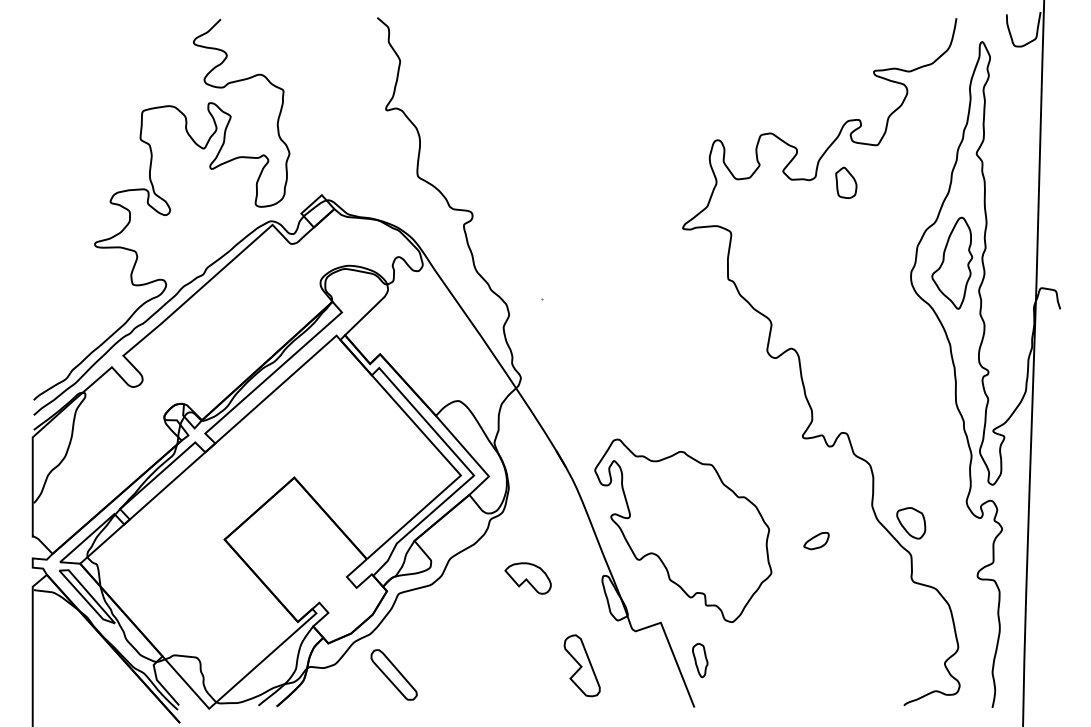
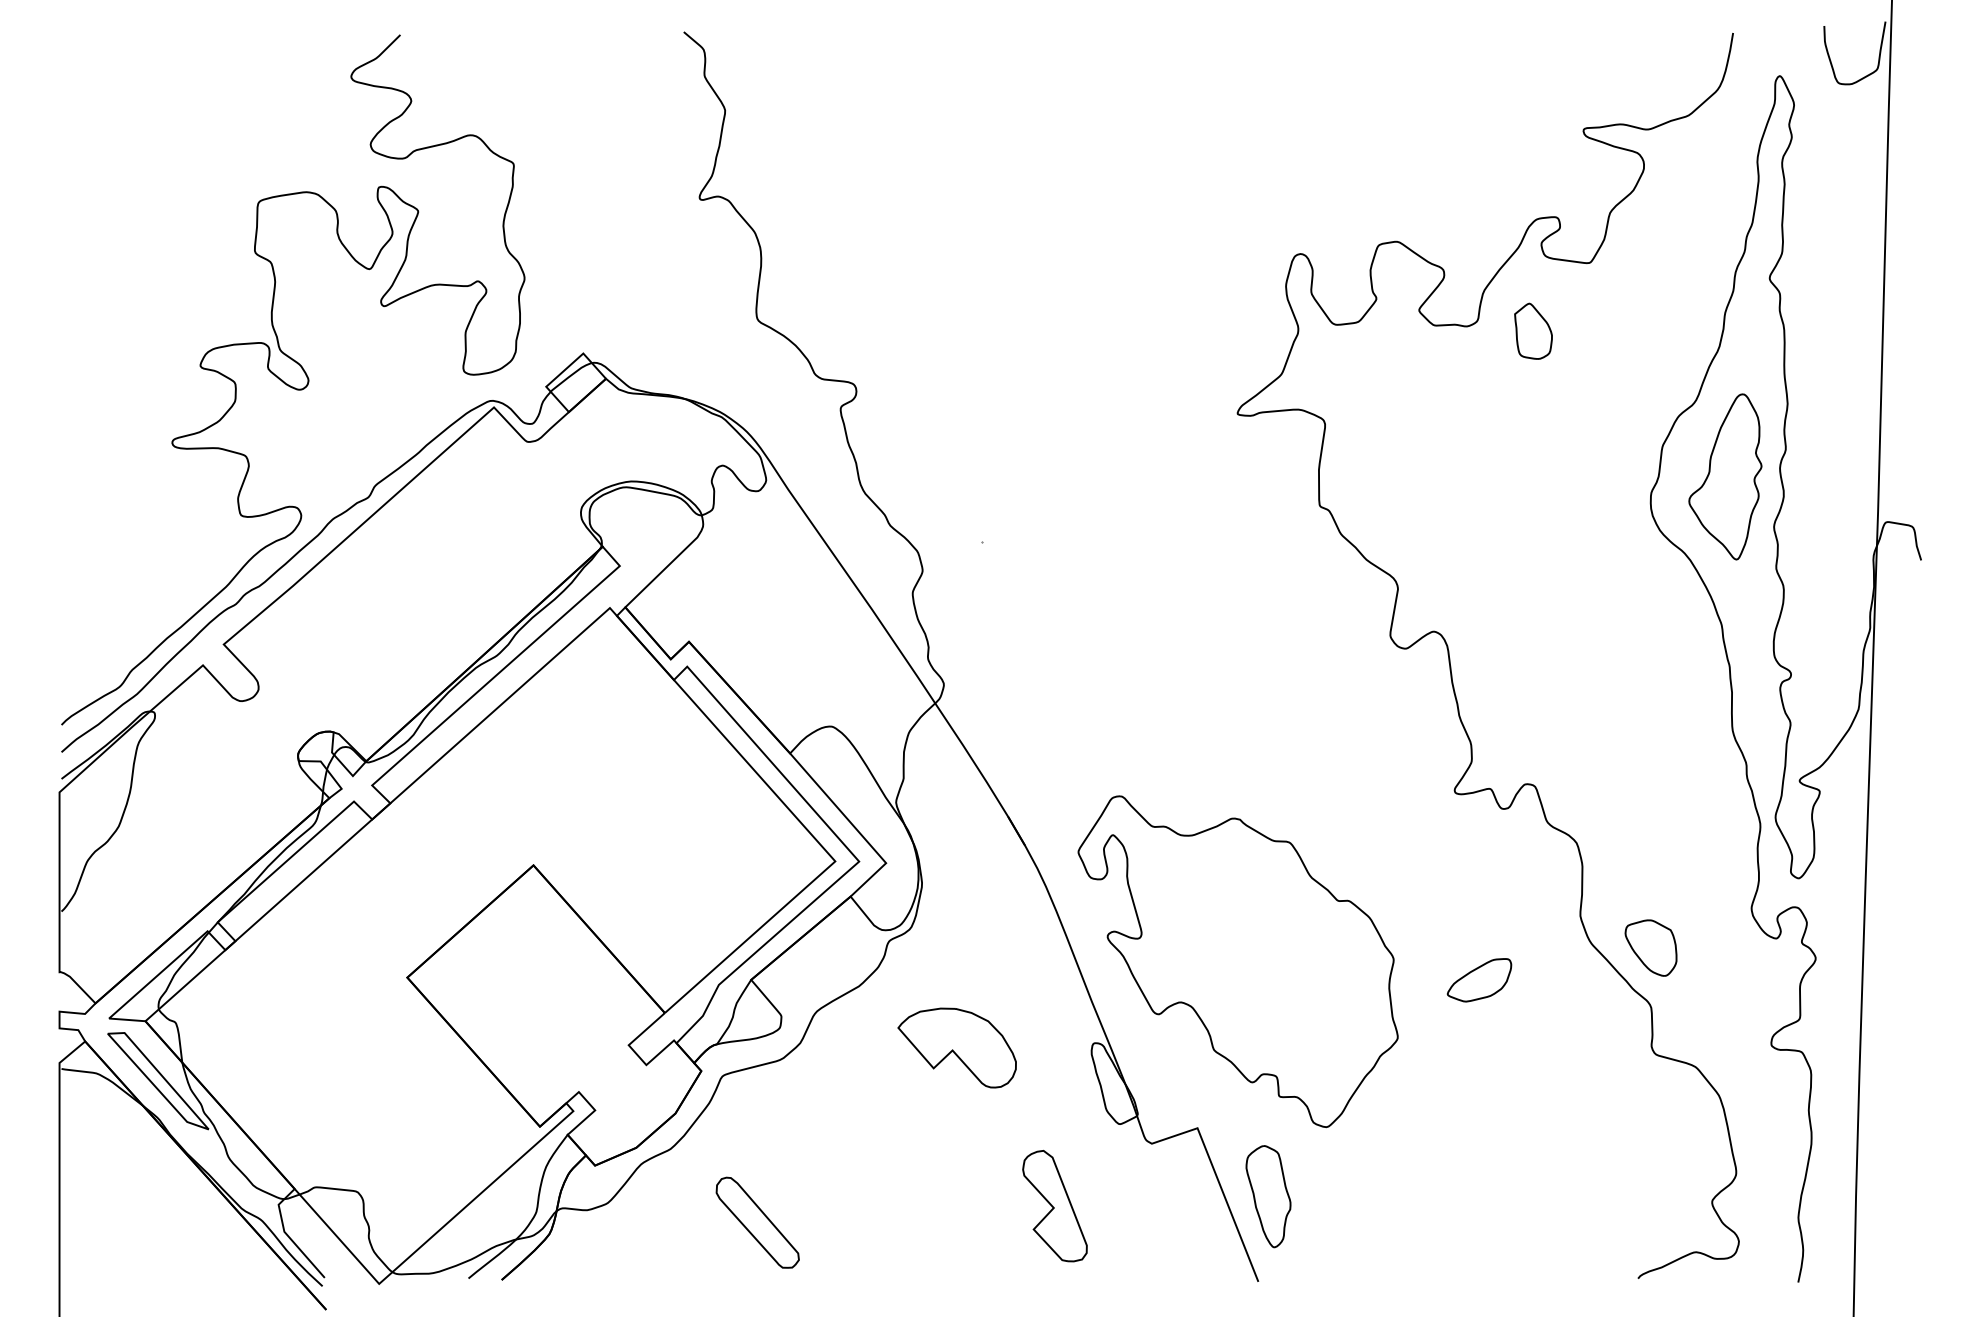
part: (816, 540) -> (1479, 979), size x1.43
part: (527, 578) -> (955, 1048), size x1.43
part: (700, 660) -> (1269, 1196), size x1.67
part: (393, 674) -> (756, 1221), moved

